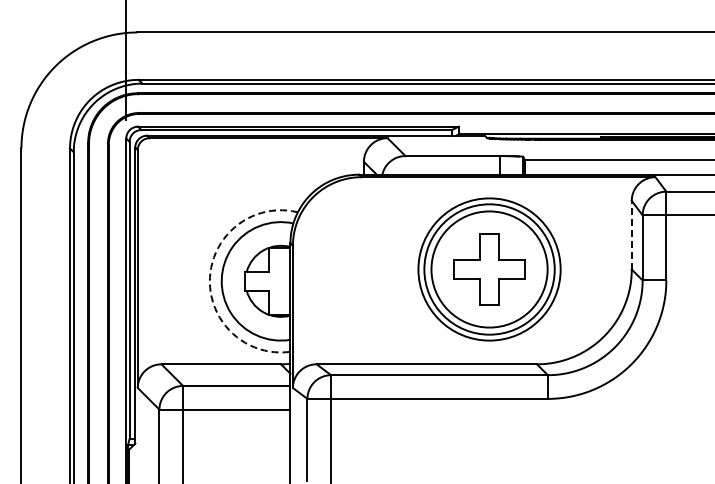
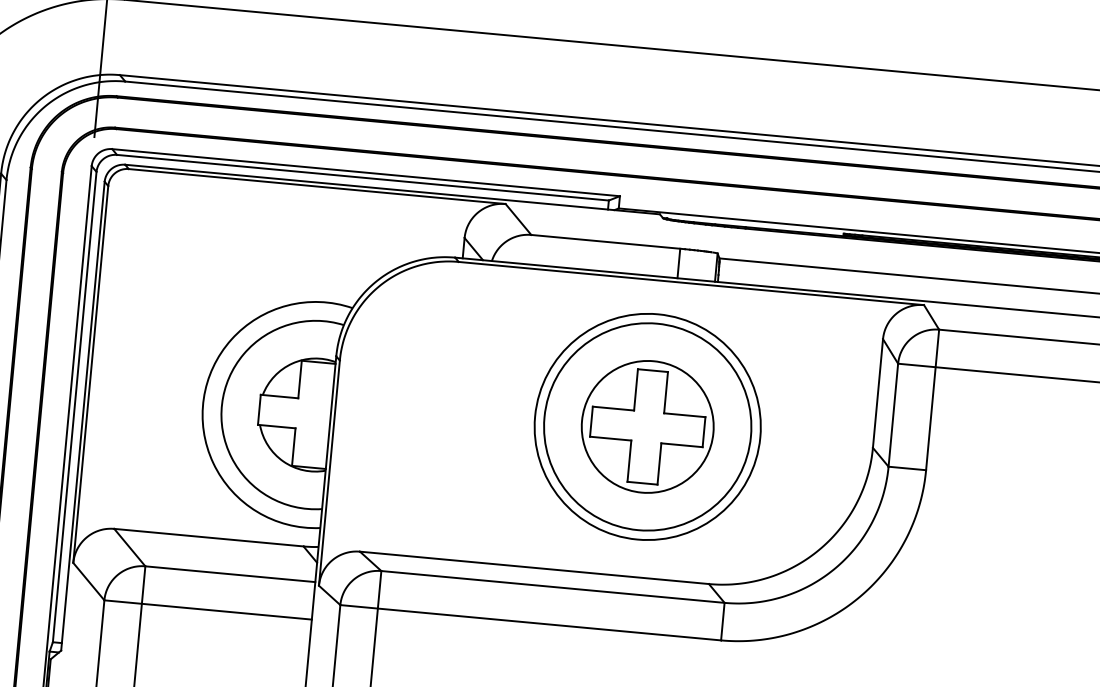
line: (631, 234) -> (877, 392), dashed -> solid
circle: (489, 269) -> (647, 426), size x0.71
arc: (209, 277) -> (203, 398), dashed -> solid

